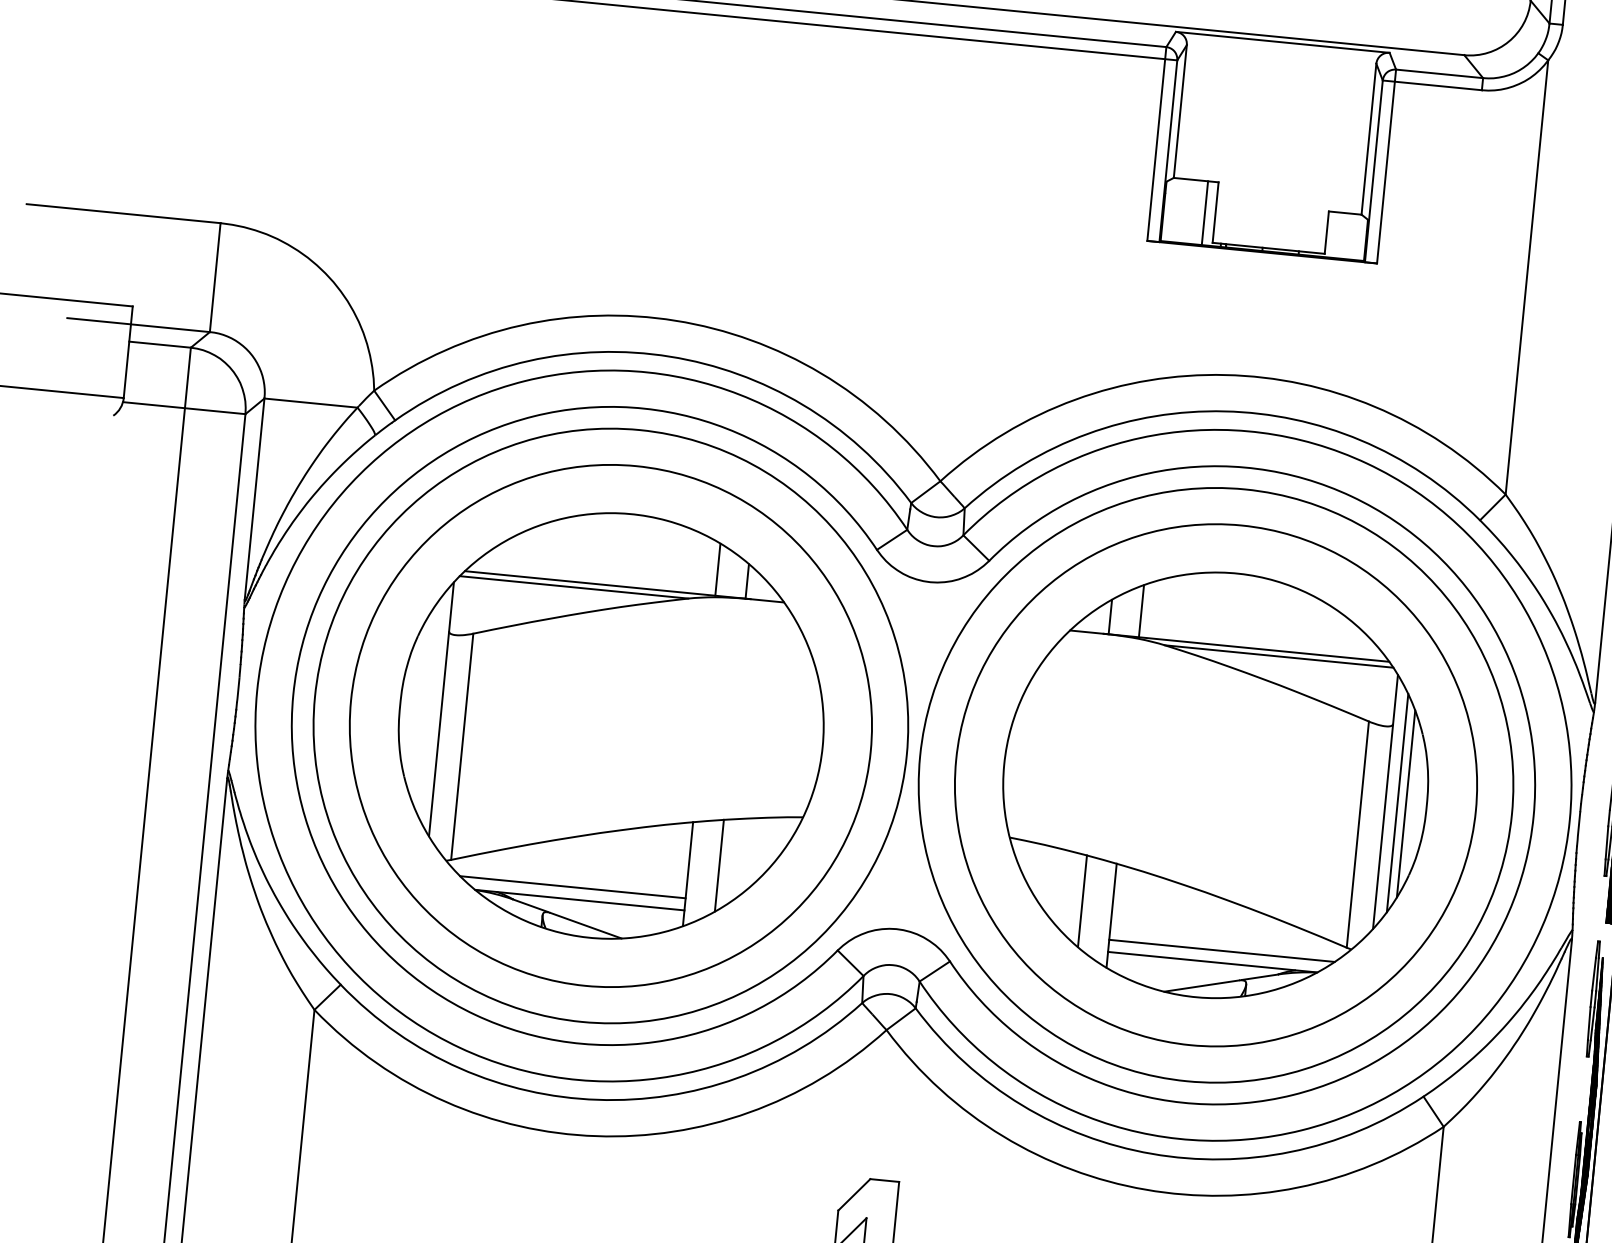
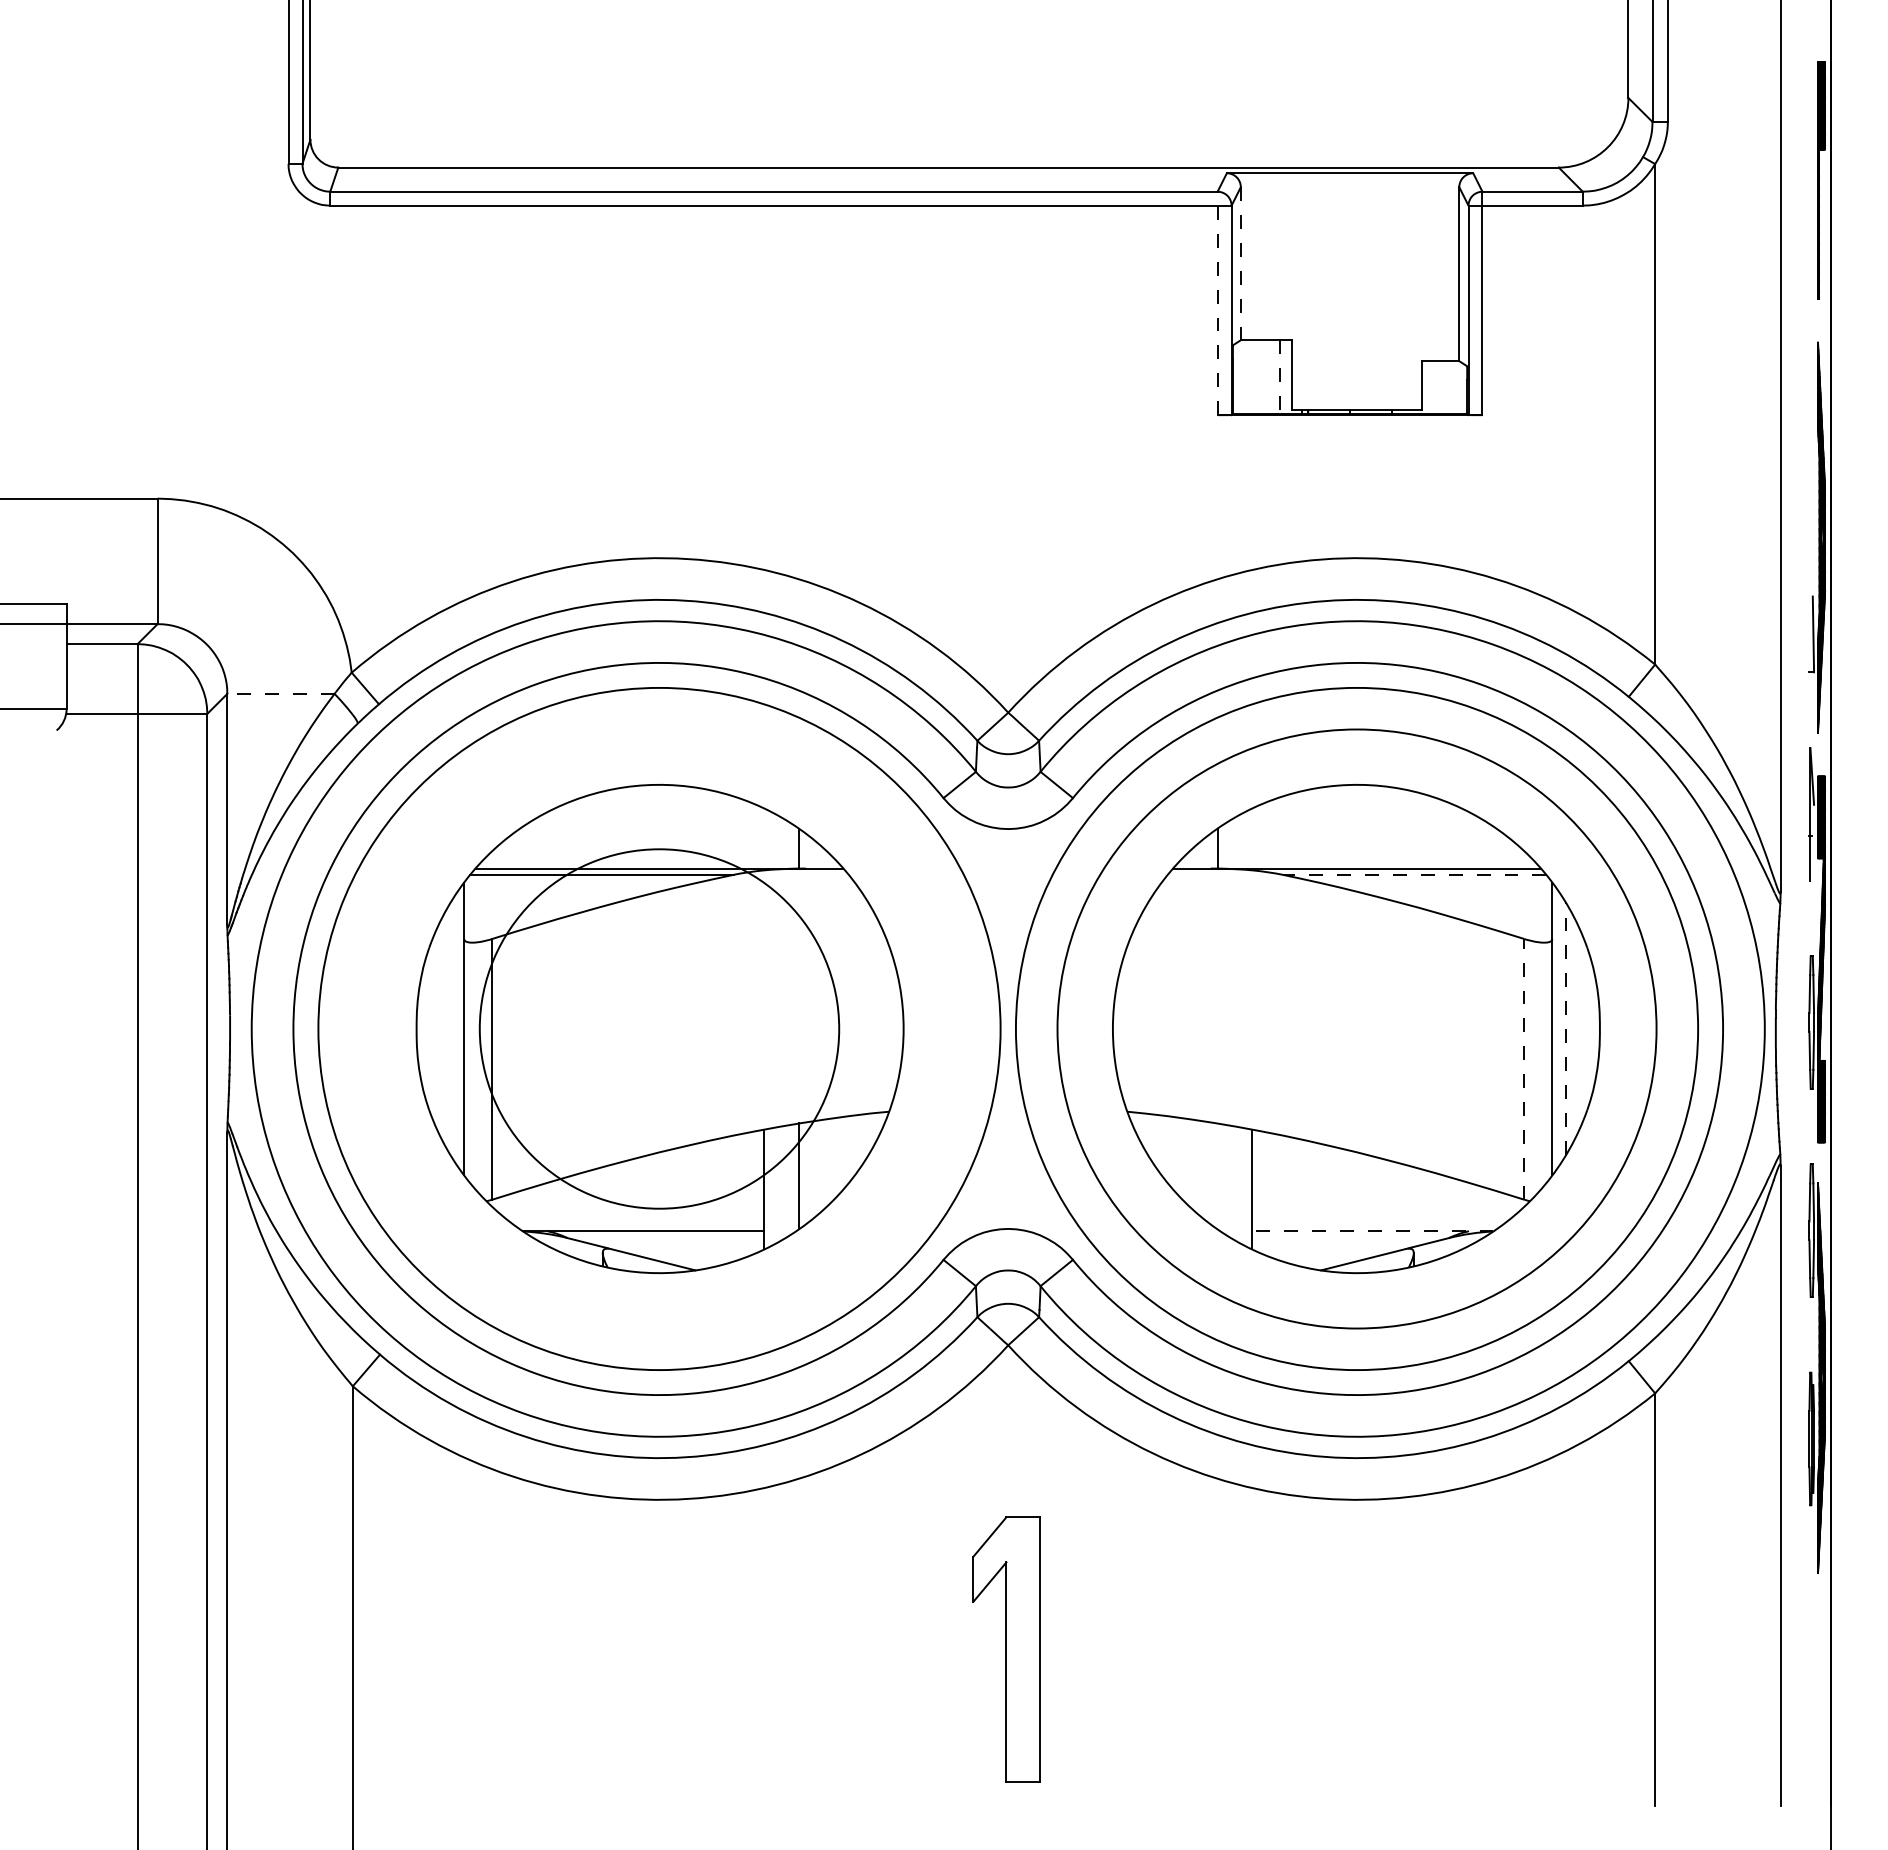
line: (1180, 111) -> (1240, 263), solid -> dashed
line: (1156, 144) -> (1217, 303), solid -> dashed
line: (1205, 213) -> (1280, 377), solid -> dashed
line: (310, 402) -> (280, 693), solid -> dashed
line: (718, 569) -> (764, 838), removed
line: (1141, 611) -> (1252, 838), removed
line: (1279, 656) -> (1414, 874), solid -> dashed
circle: (610, 725) -> (659, 1028), size x0.6
line: (1397, 803) -> (1566, 1029), solid -> dashed
line: (1406, 803) -> (1576, 1028), removed
line: (1357, 833) -> (1524, 1068), solid -> dashed
line: (573, 887) -> (634, 1217), removed
line: (1082, 901) -> (1217, 1176), removed
line: (1222, 951) -> (1382, 1217), removed
line: (1212, 962) -> (1372, 1231), solid -> dashed

